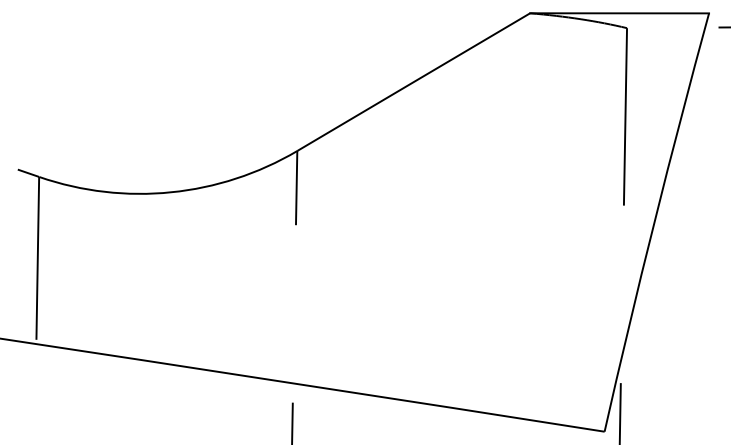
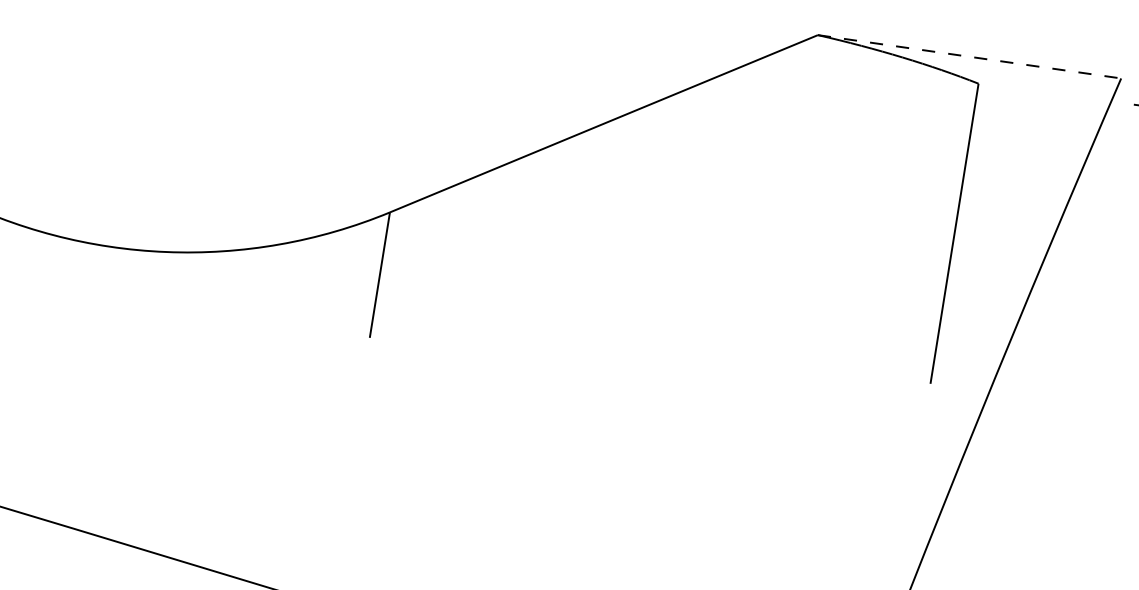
line: (620, 13) -> (971, 57), solid -> dashed

